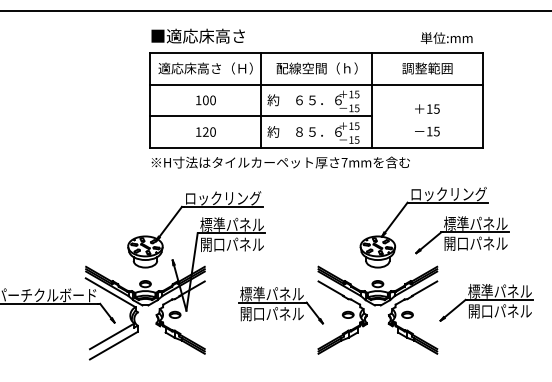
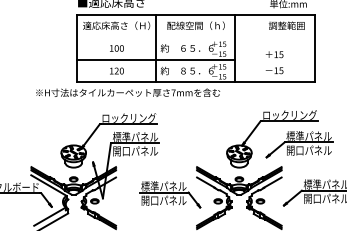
text: (427, 68) -> (286, 25), moved
line: (316, 84) -> (195, 37), removed
text: (280, 162) -> (127, 92), moved

